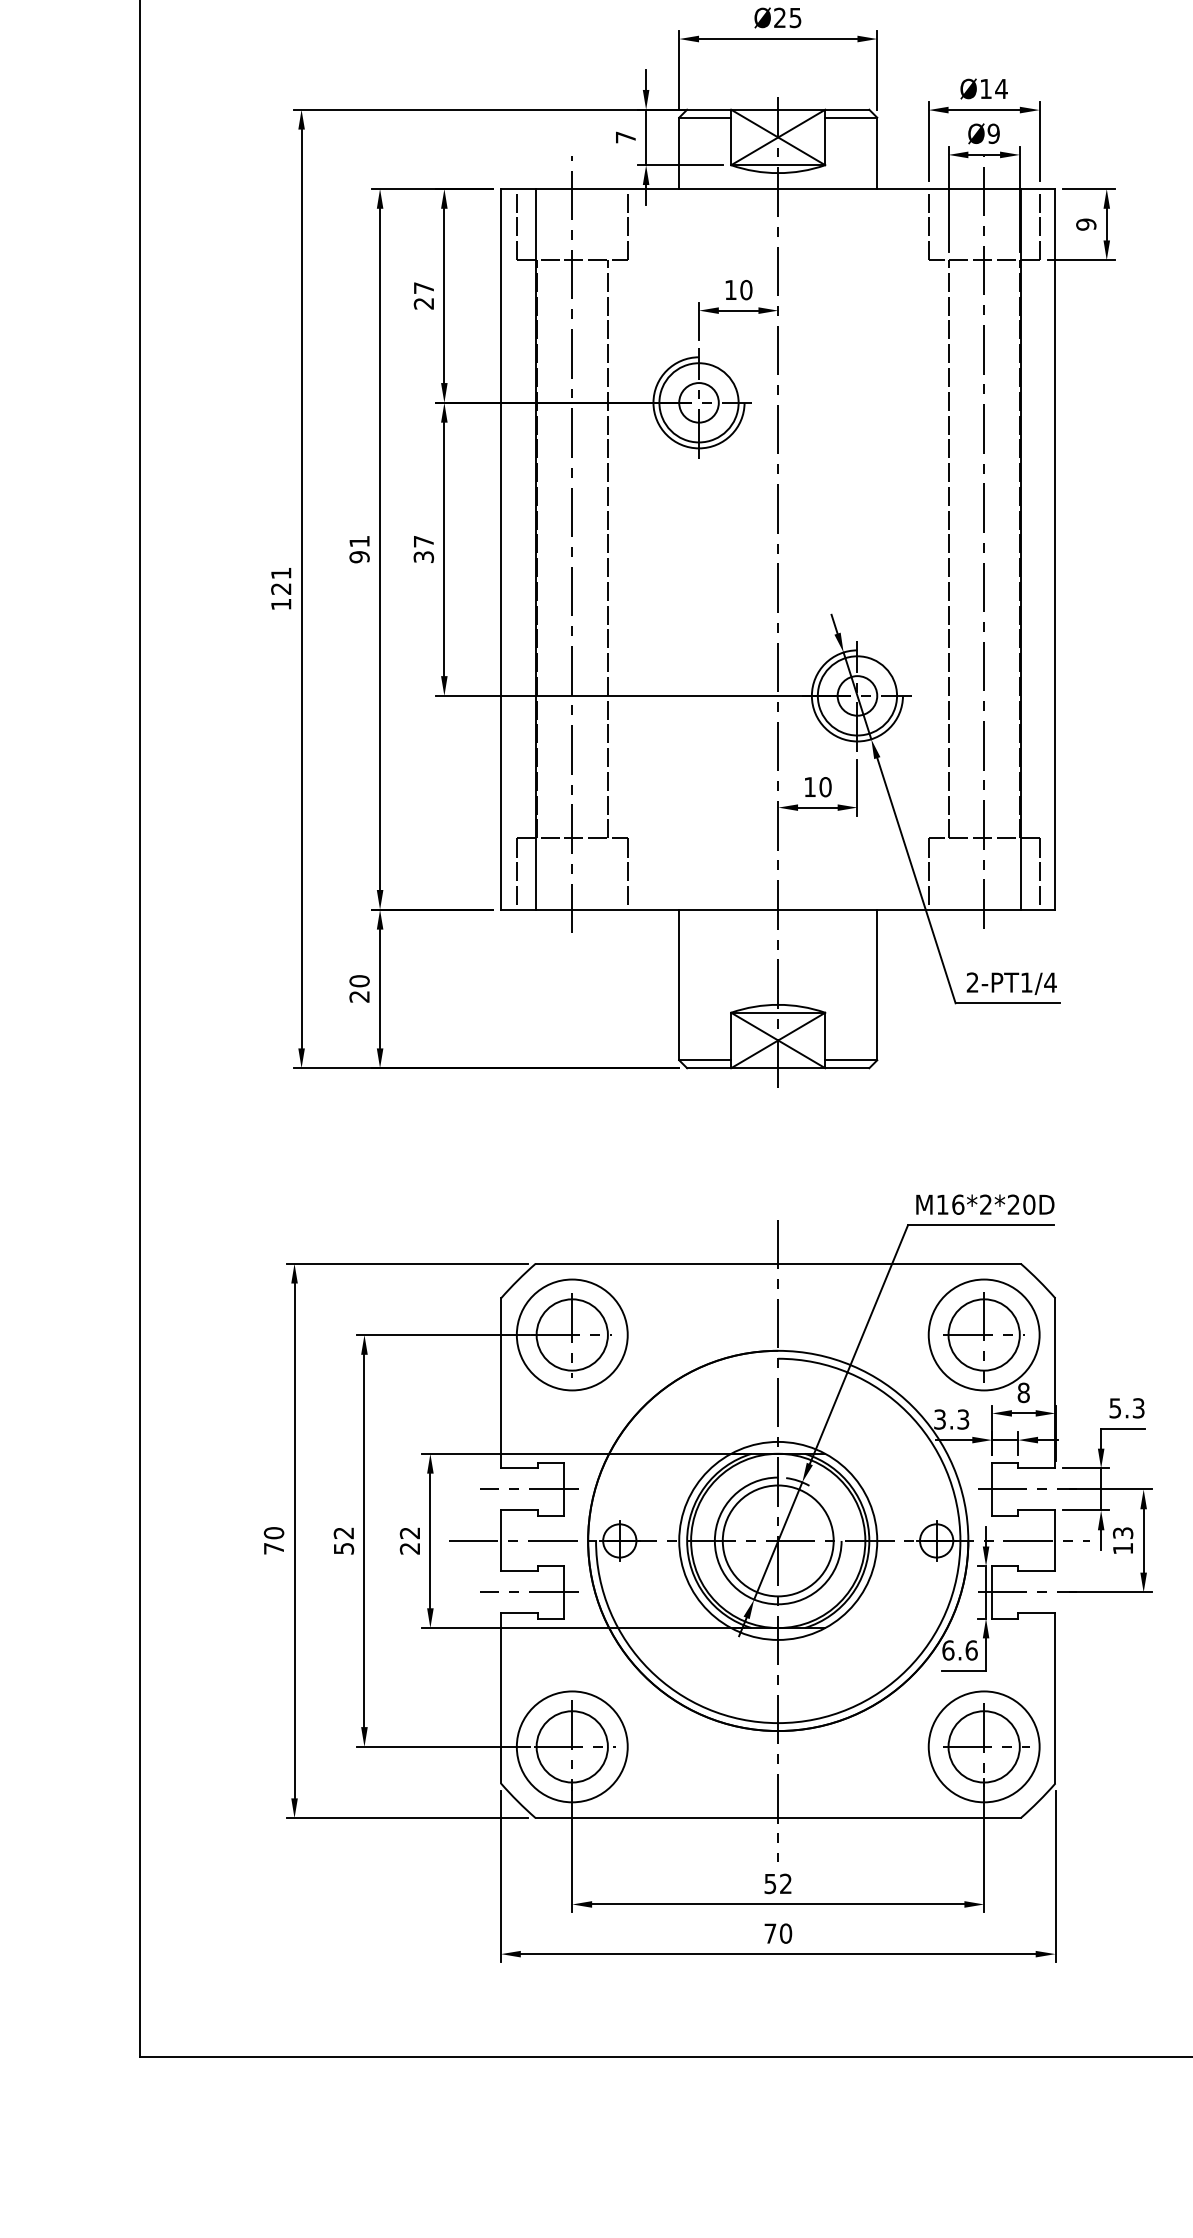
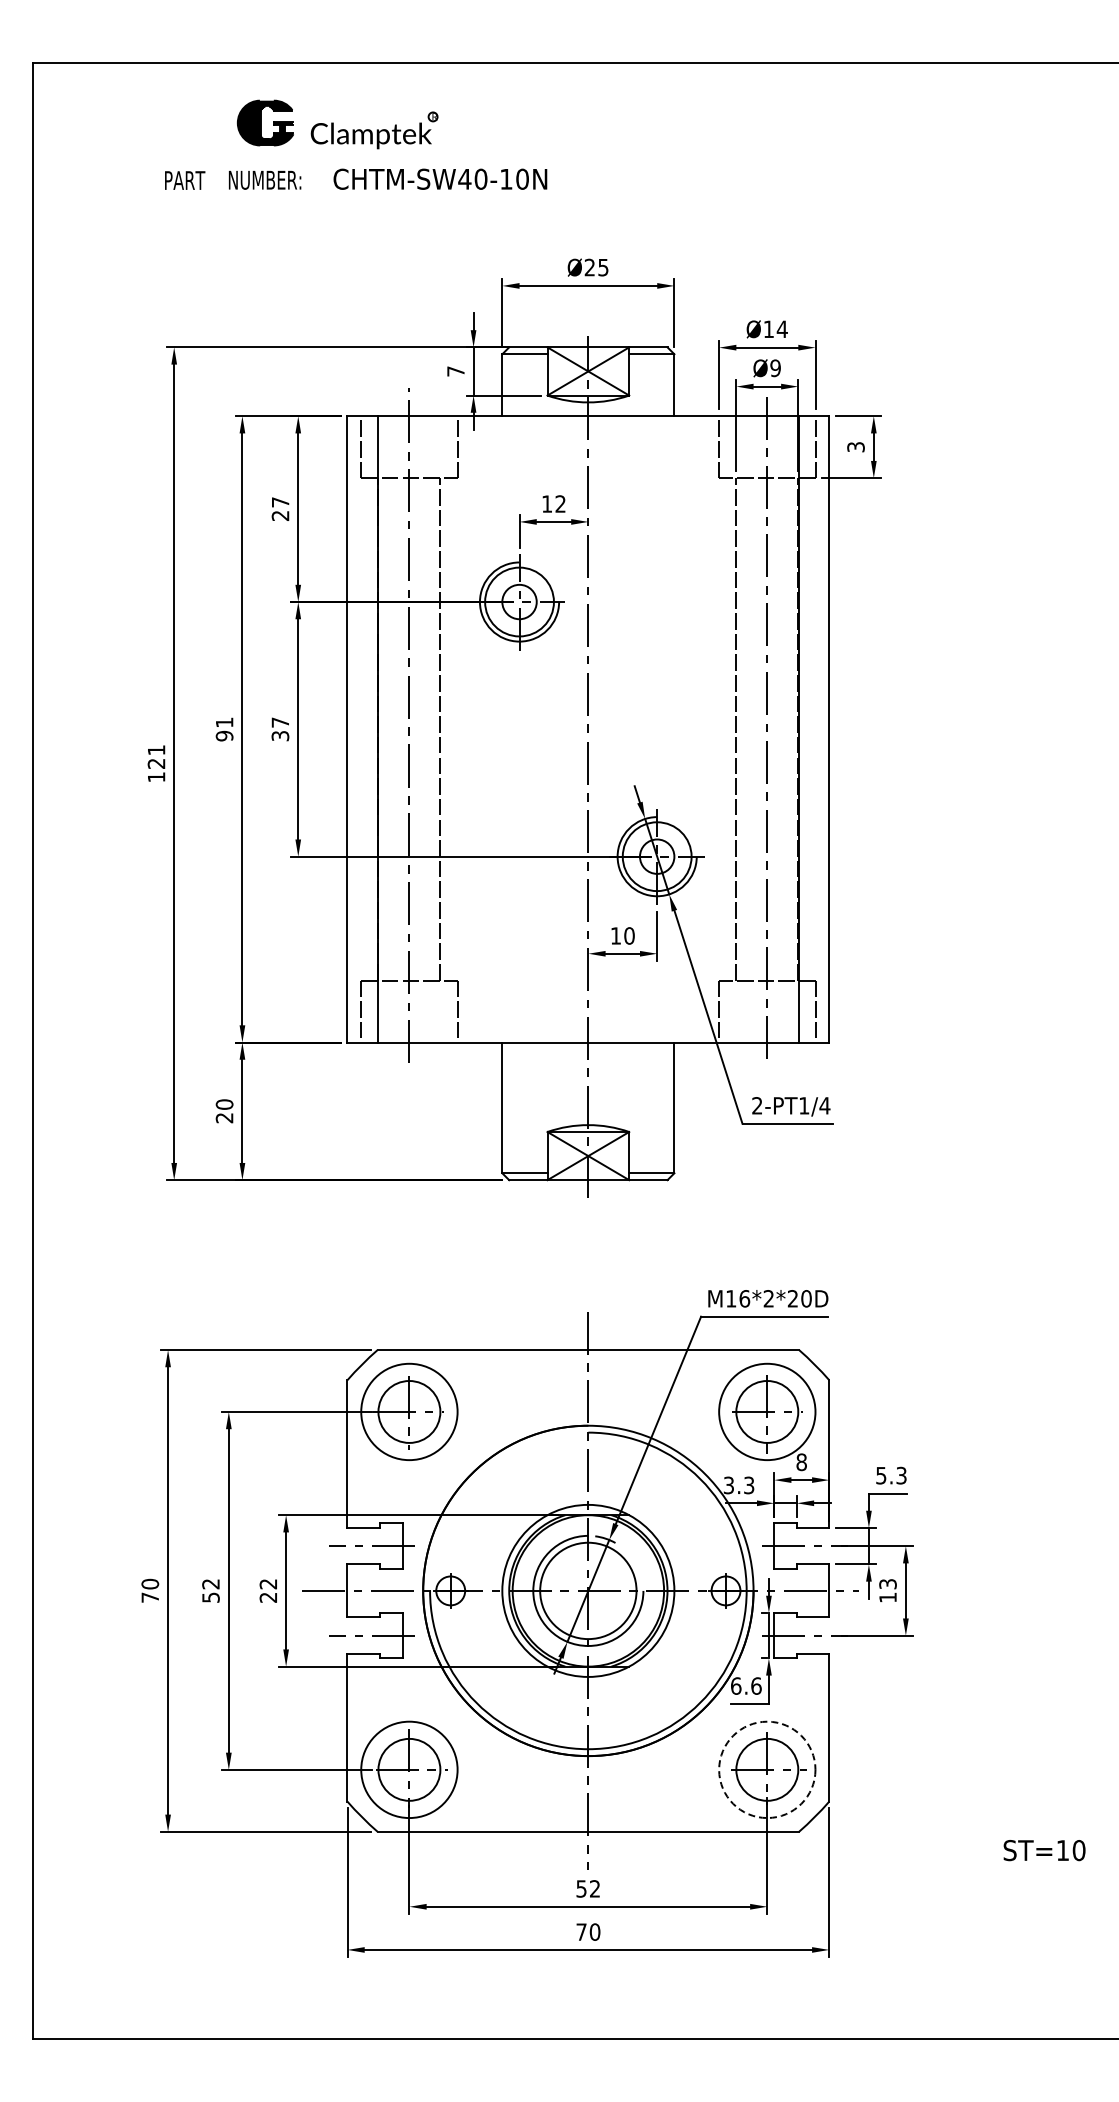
text: (1085, 224) -> (855, 447), 9 -> 3
text: (746, 289) -> (560, 503), 10 -> 12
circle: (984, 1746) -> (767, 1769), solid -> dashed

